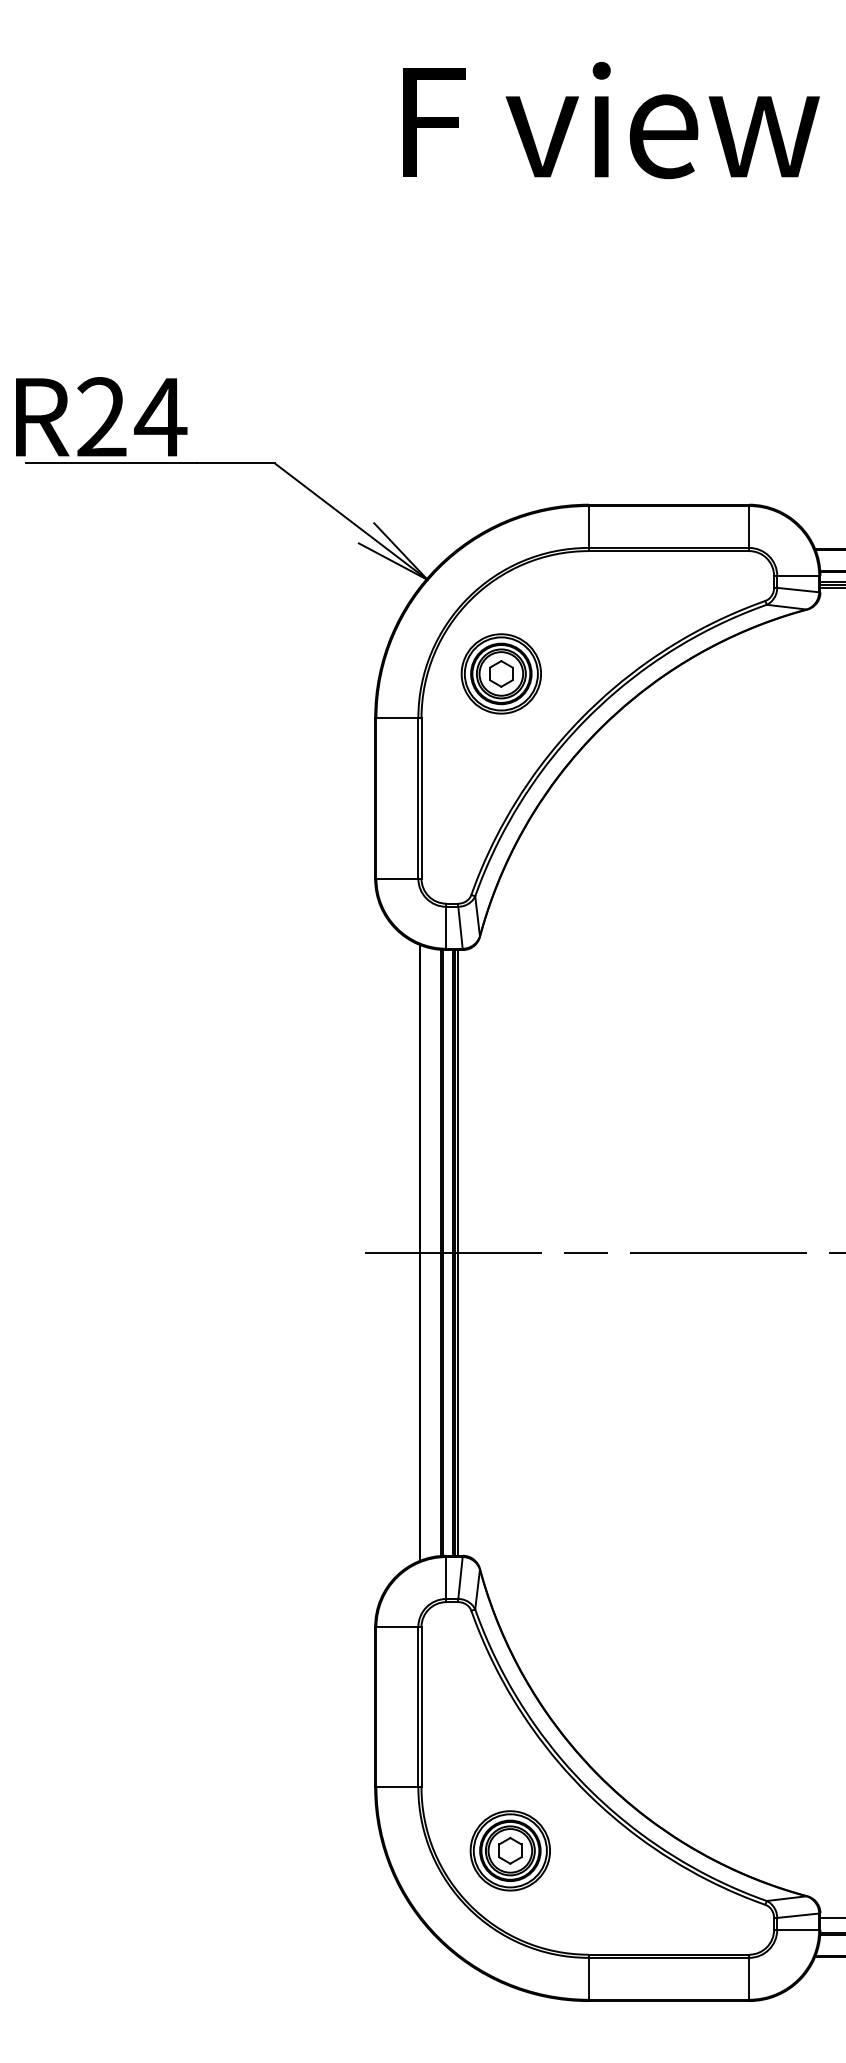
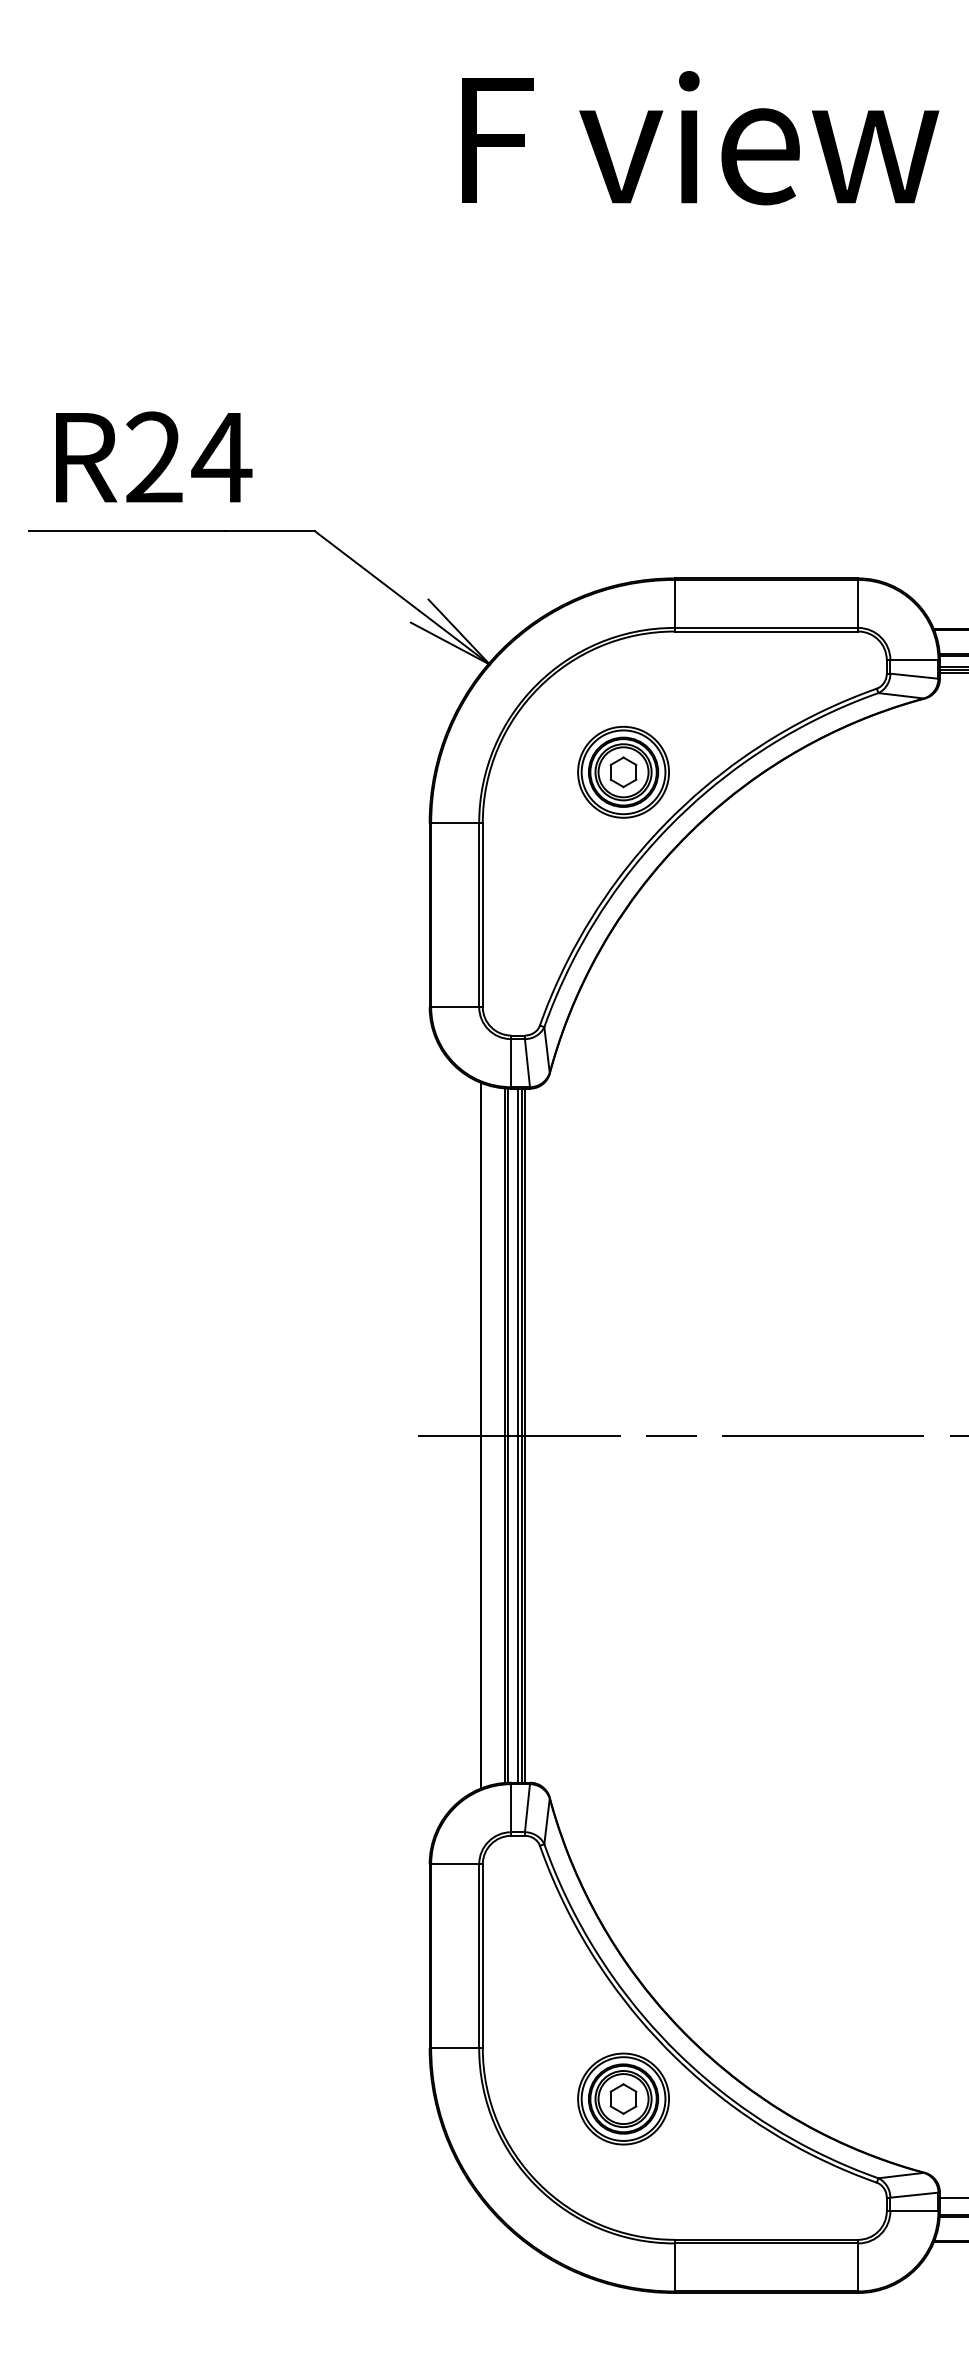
text: (101, 416) -> (153, 456), moved
part: (500, 673) -> (622, 771), moved
part: (509, 1850) -> (622, 2098), moved

